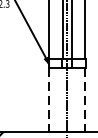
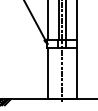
line: (48, 100) -> (47, 73), dashed -> solid
line: (85, 100) -> (76, 73), dashed -> solid

